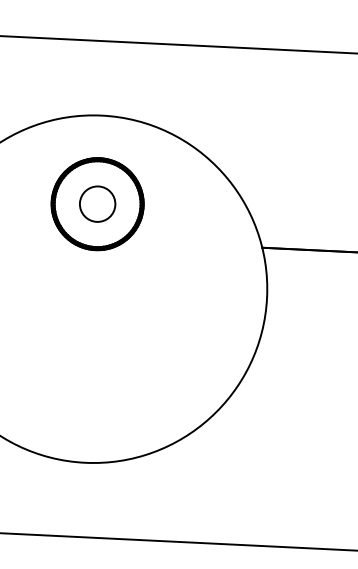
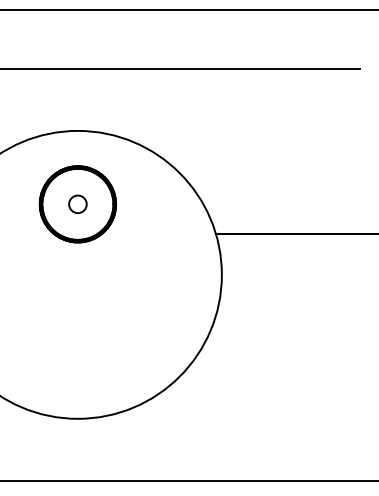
circle: (97, 204) -> (77, 204), size x0.6

